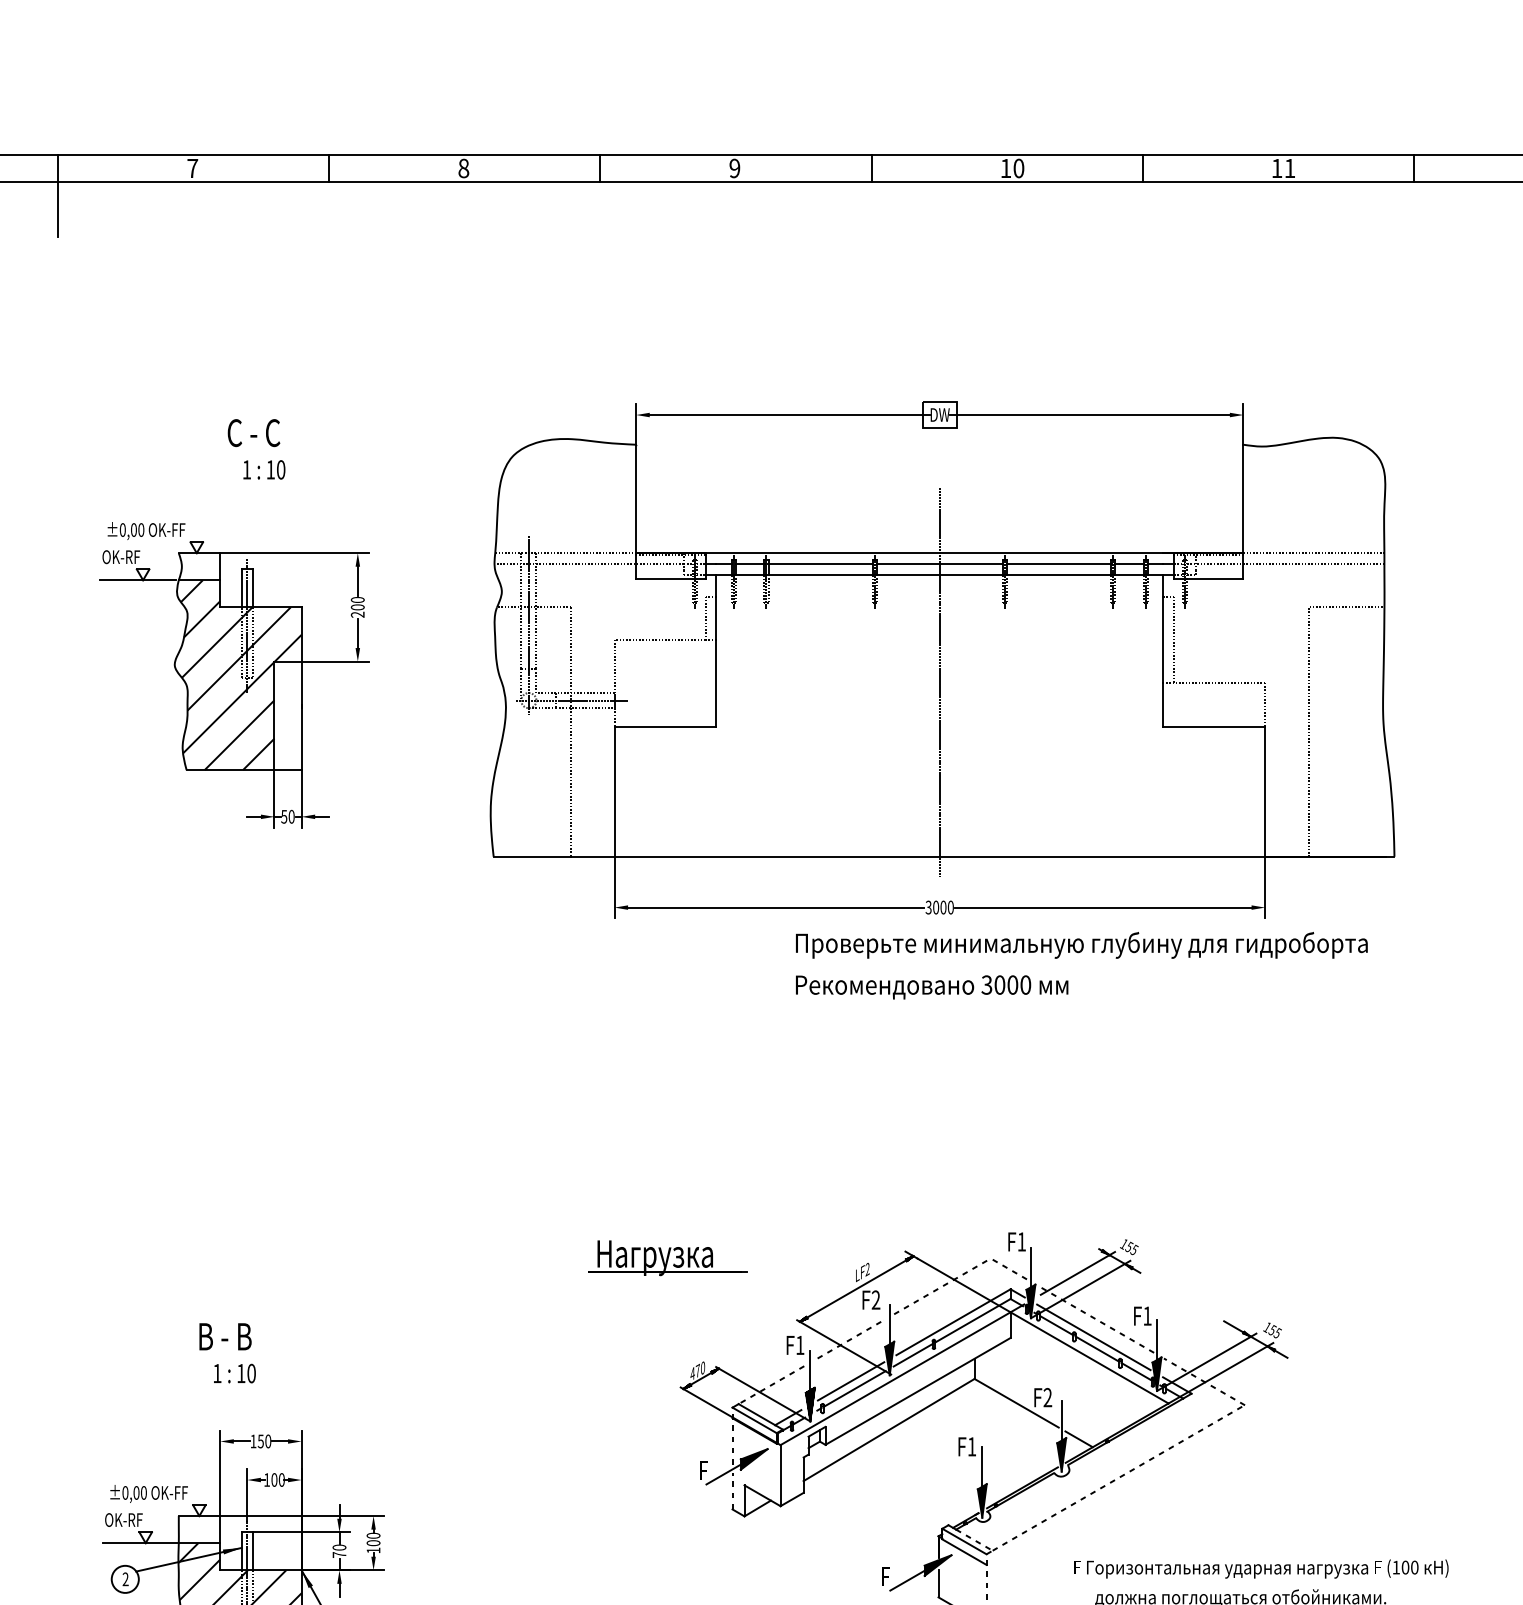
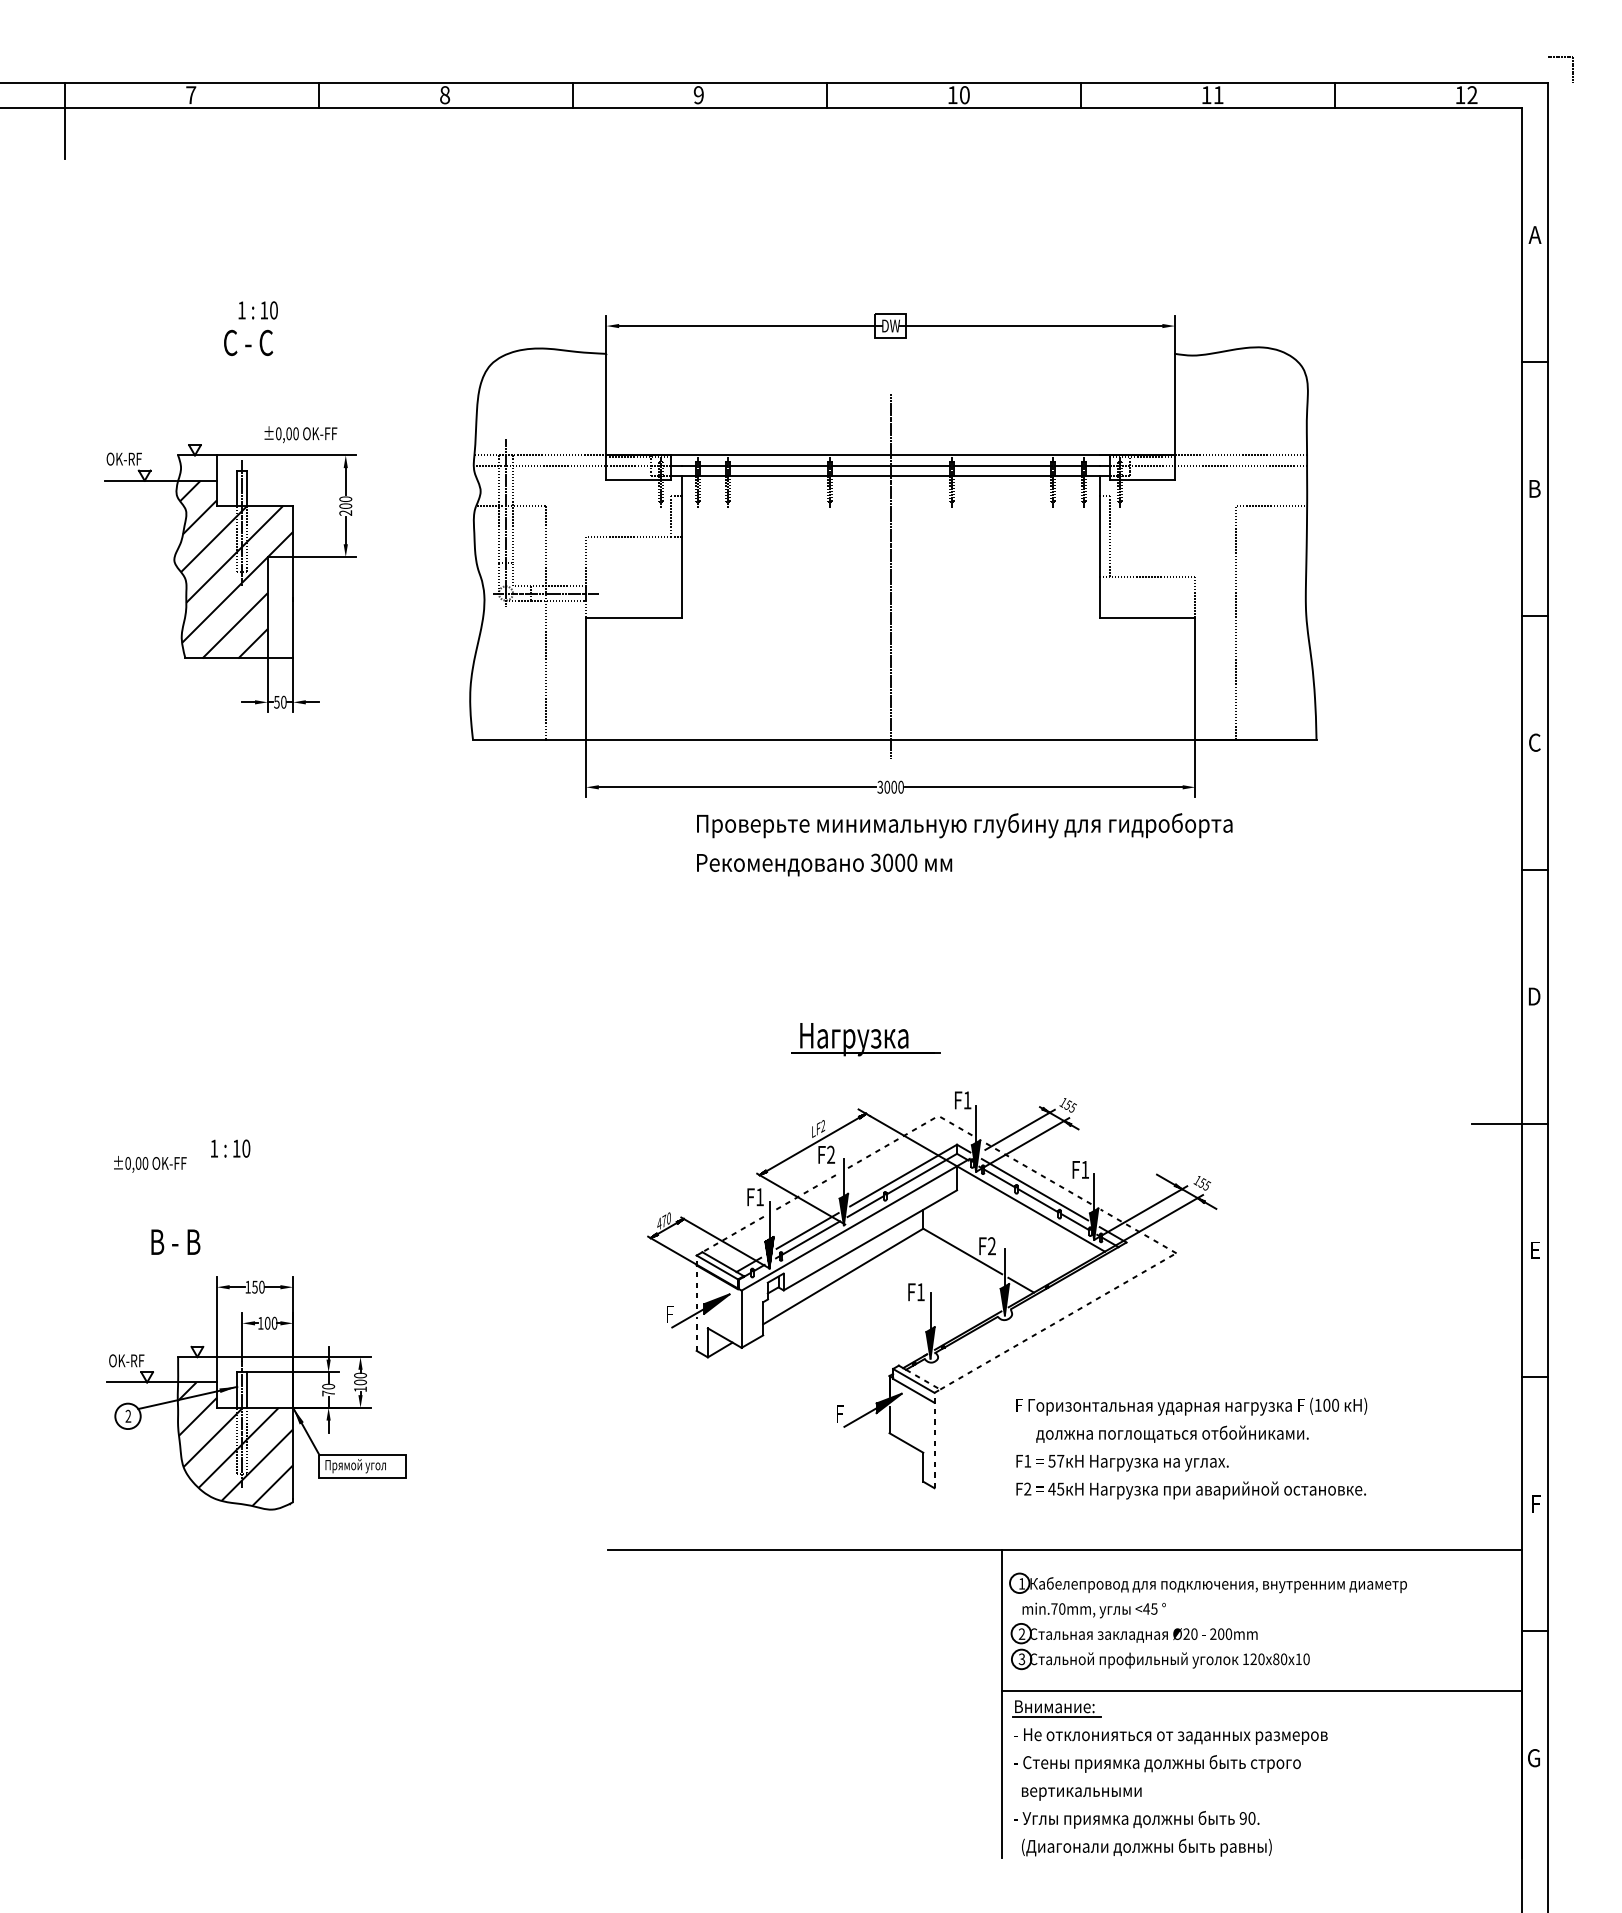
text: (263, 469) -> (257, 310), moved
text: (146, 530) -> (300, 434), moved
text: (1081, 965) -> (964, 844), moved
part: (667, 1258) -> (865, 1039), moved
text: (225, 1336) -> (175, 1241), moved
text: (234, 1373) -> (230, 1148), moved
text: (149, 1494) -> (150, 1164), moved

